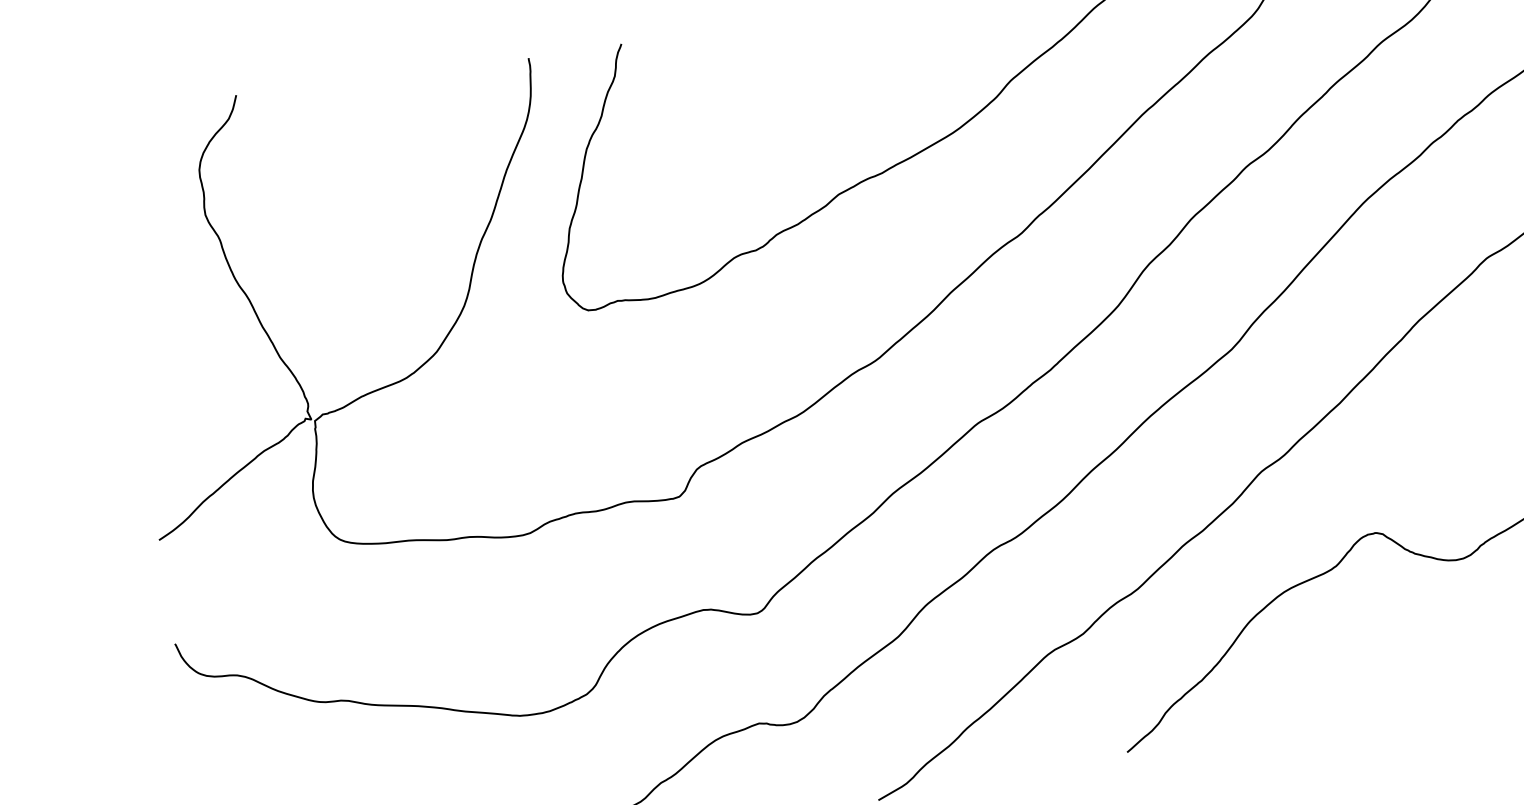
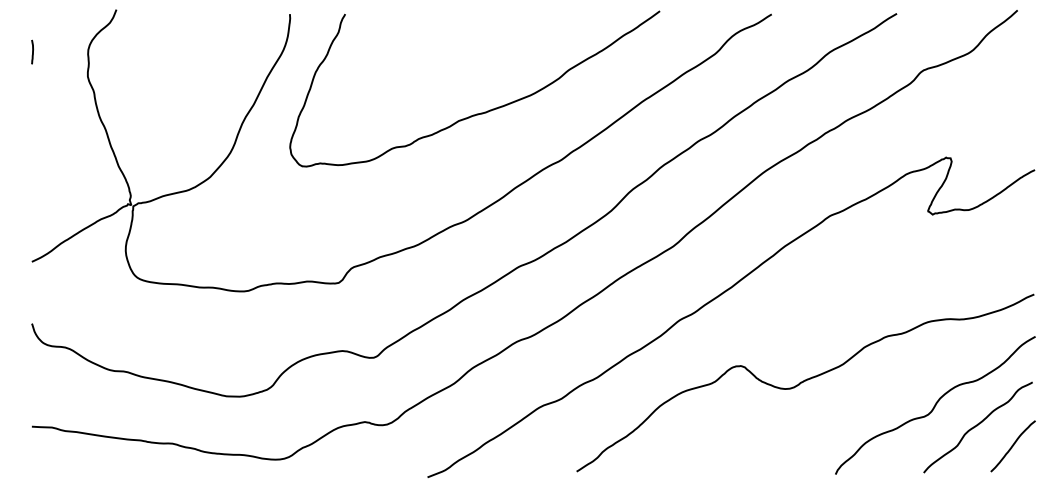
line: (106, 186) -> (32, 51), added

